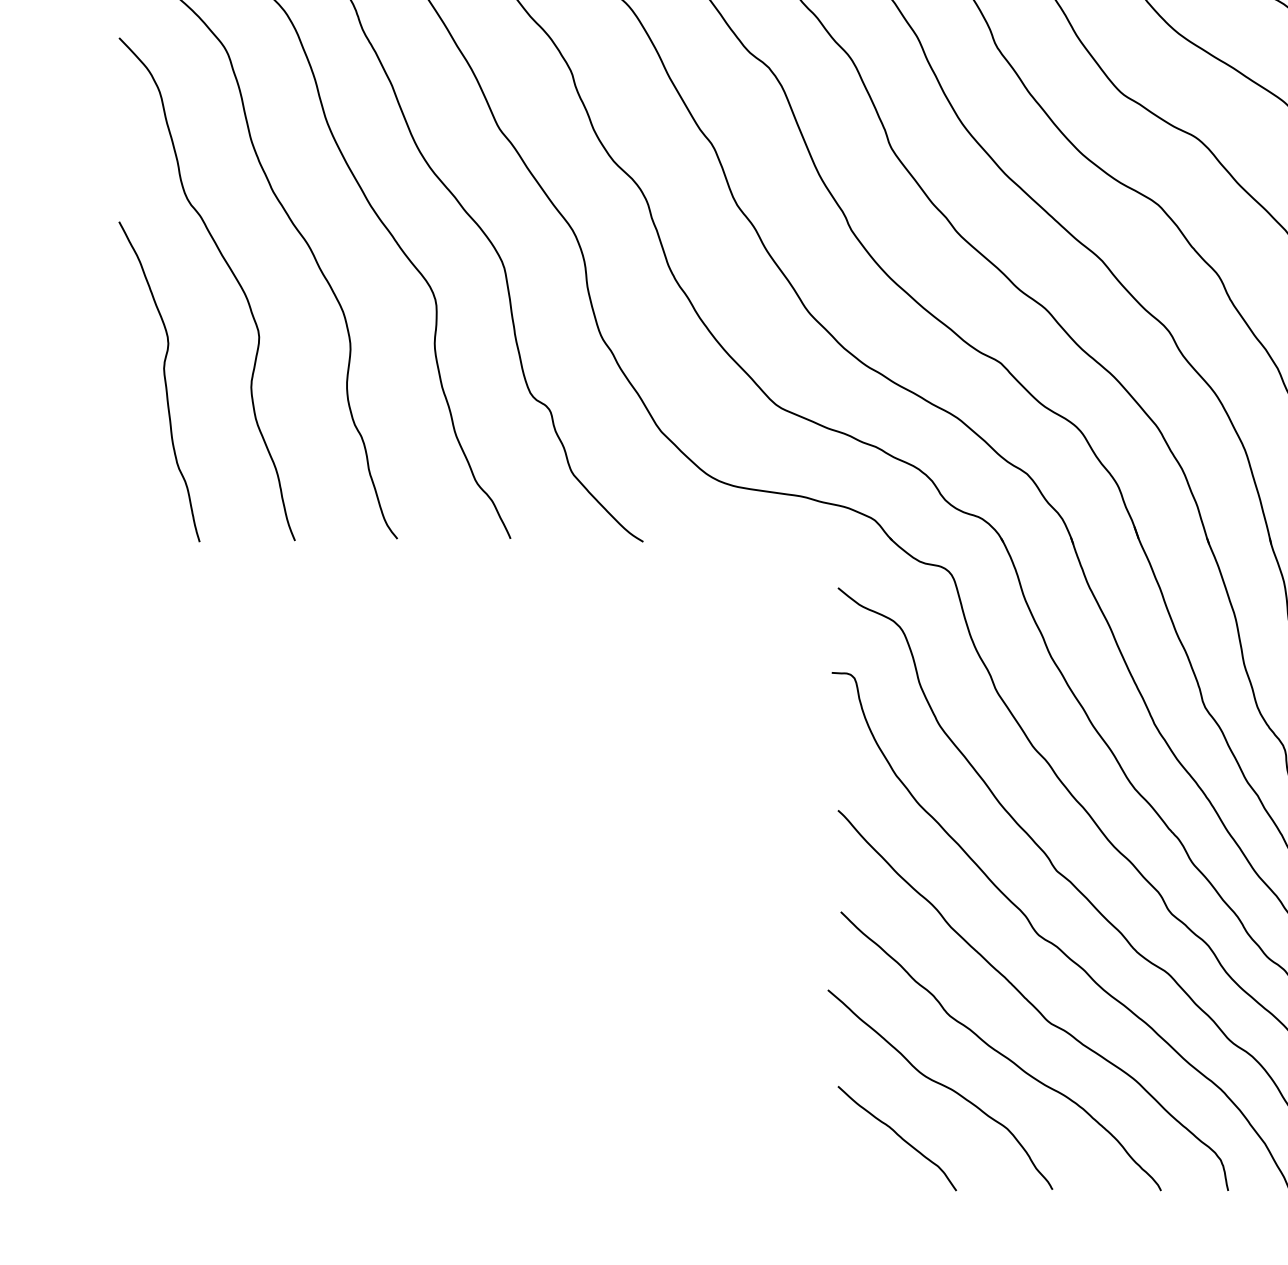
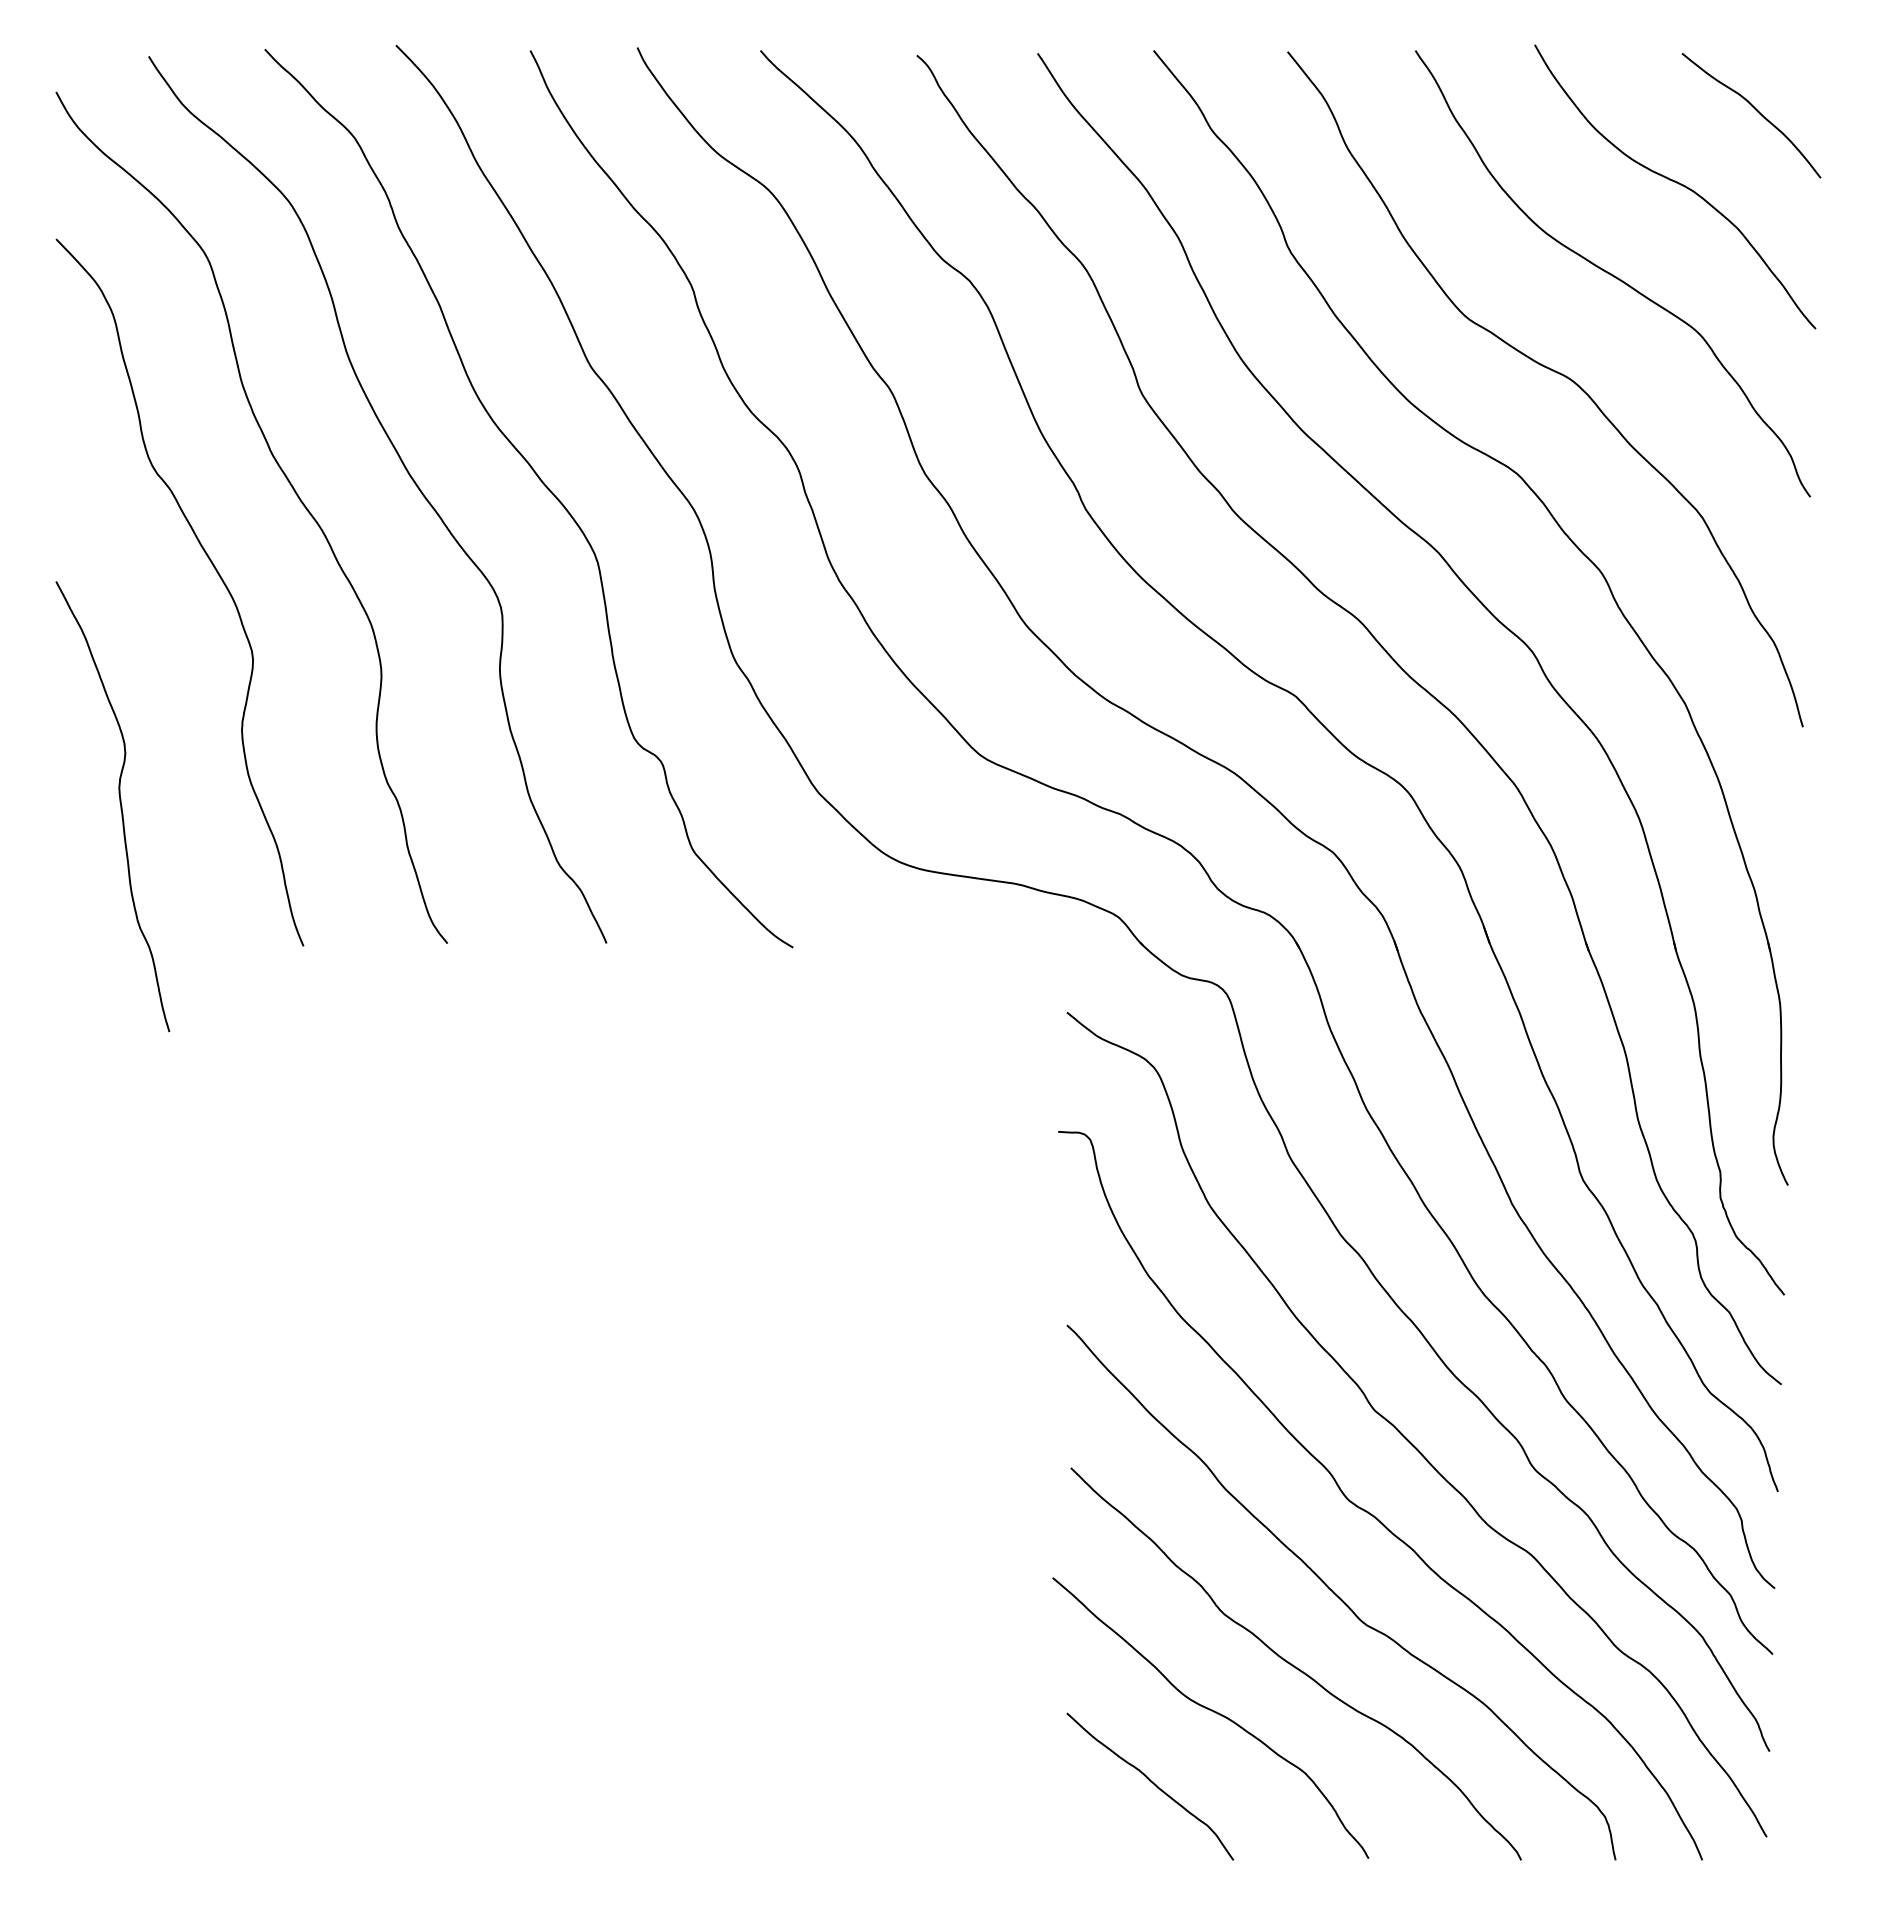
curve: (164, 381) -> (120, 806), moved

